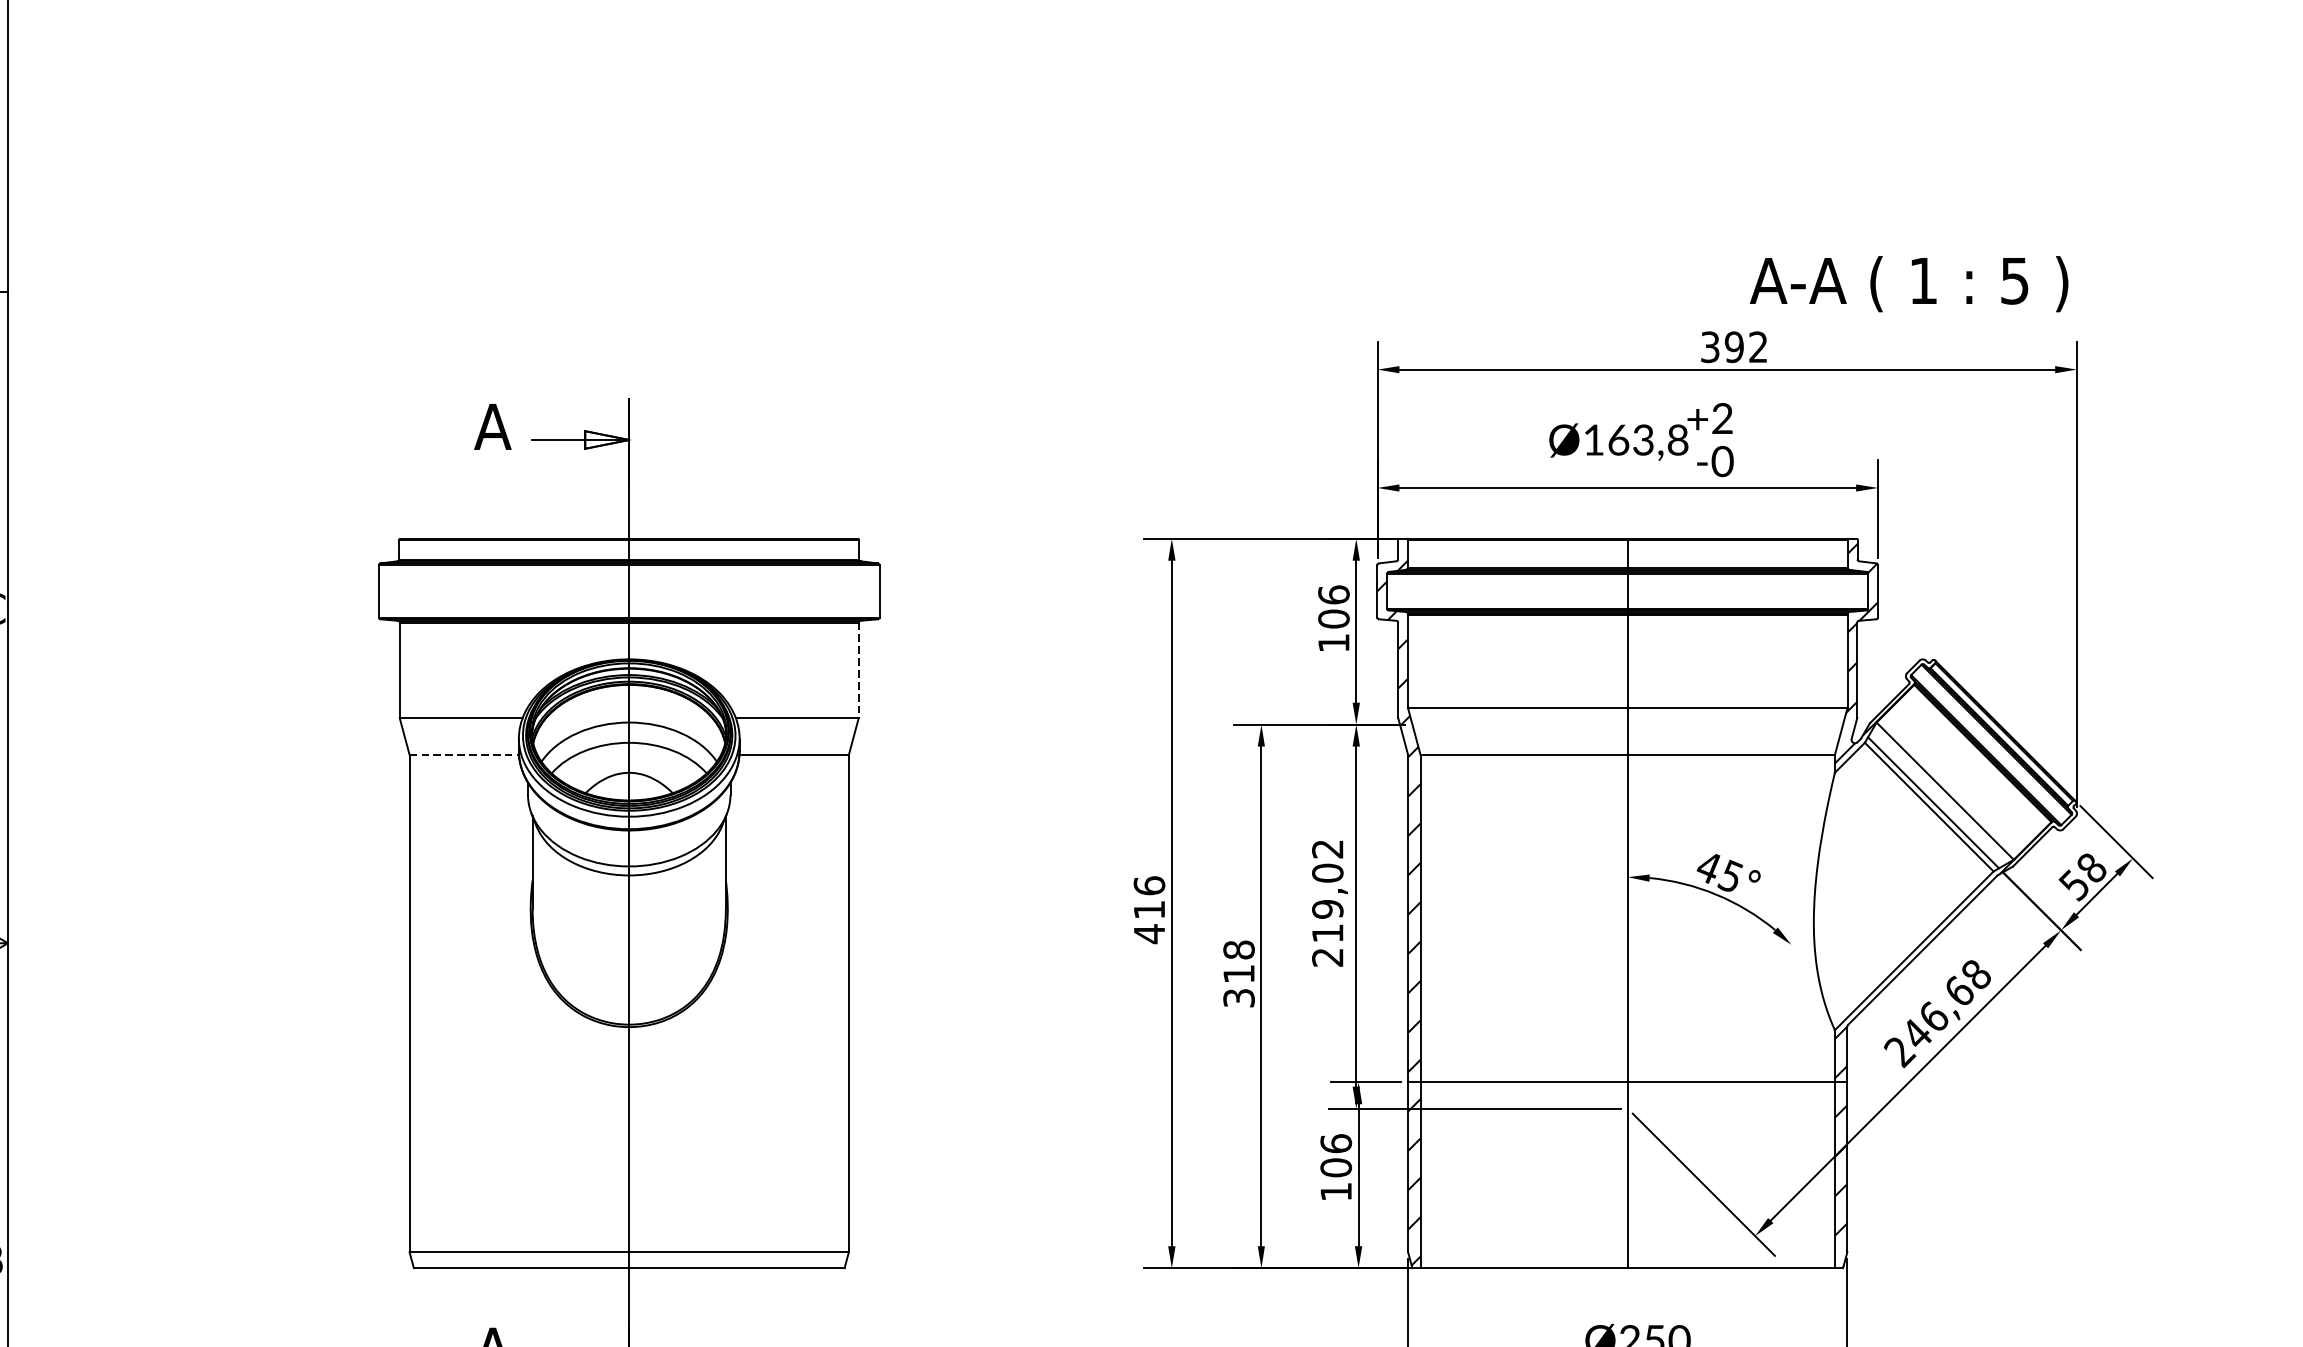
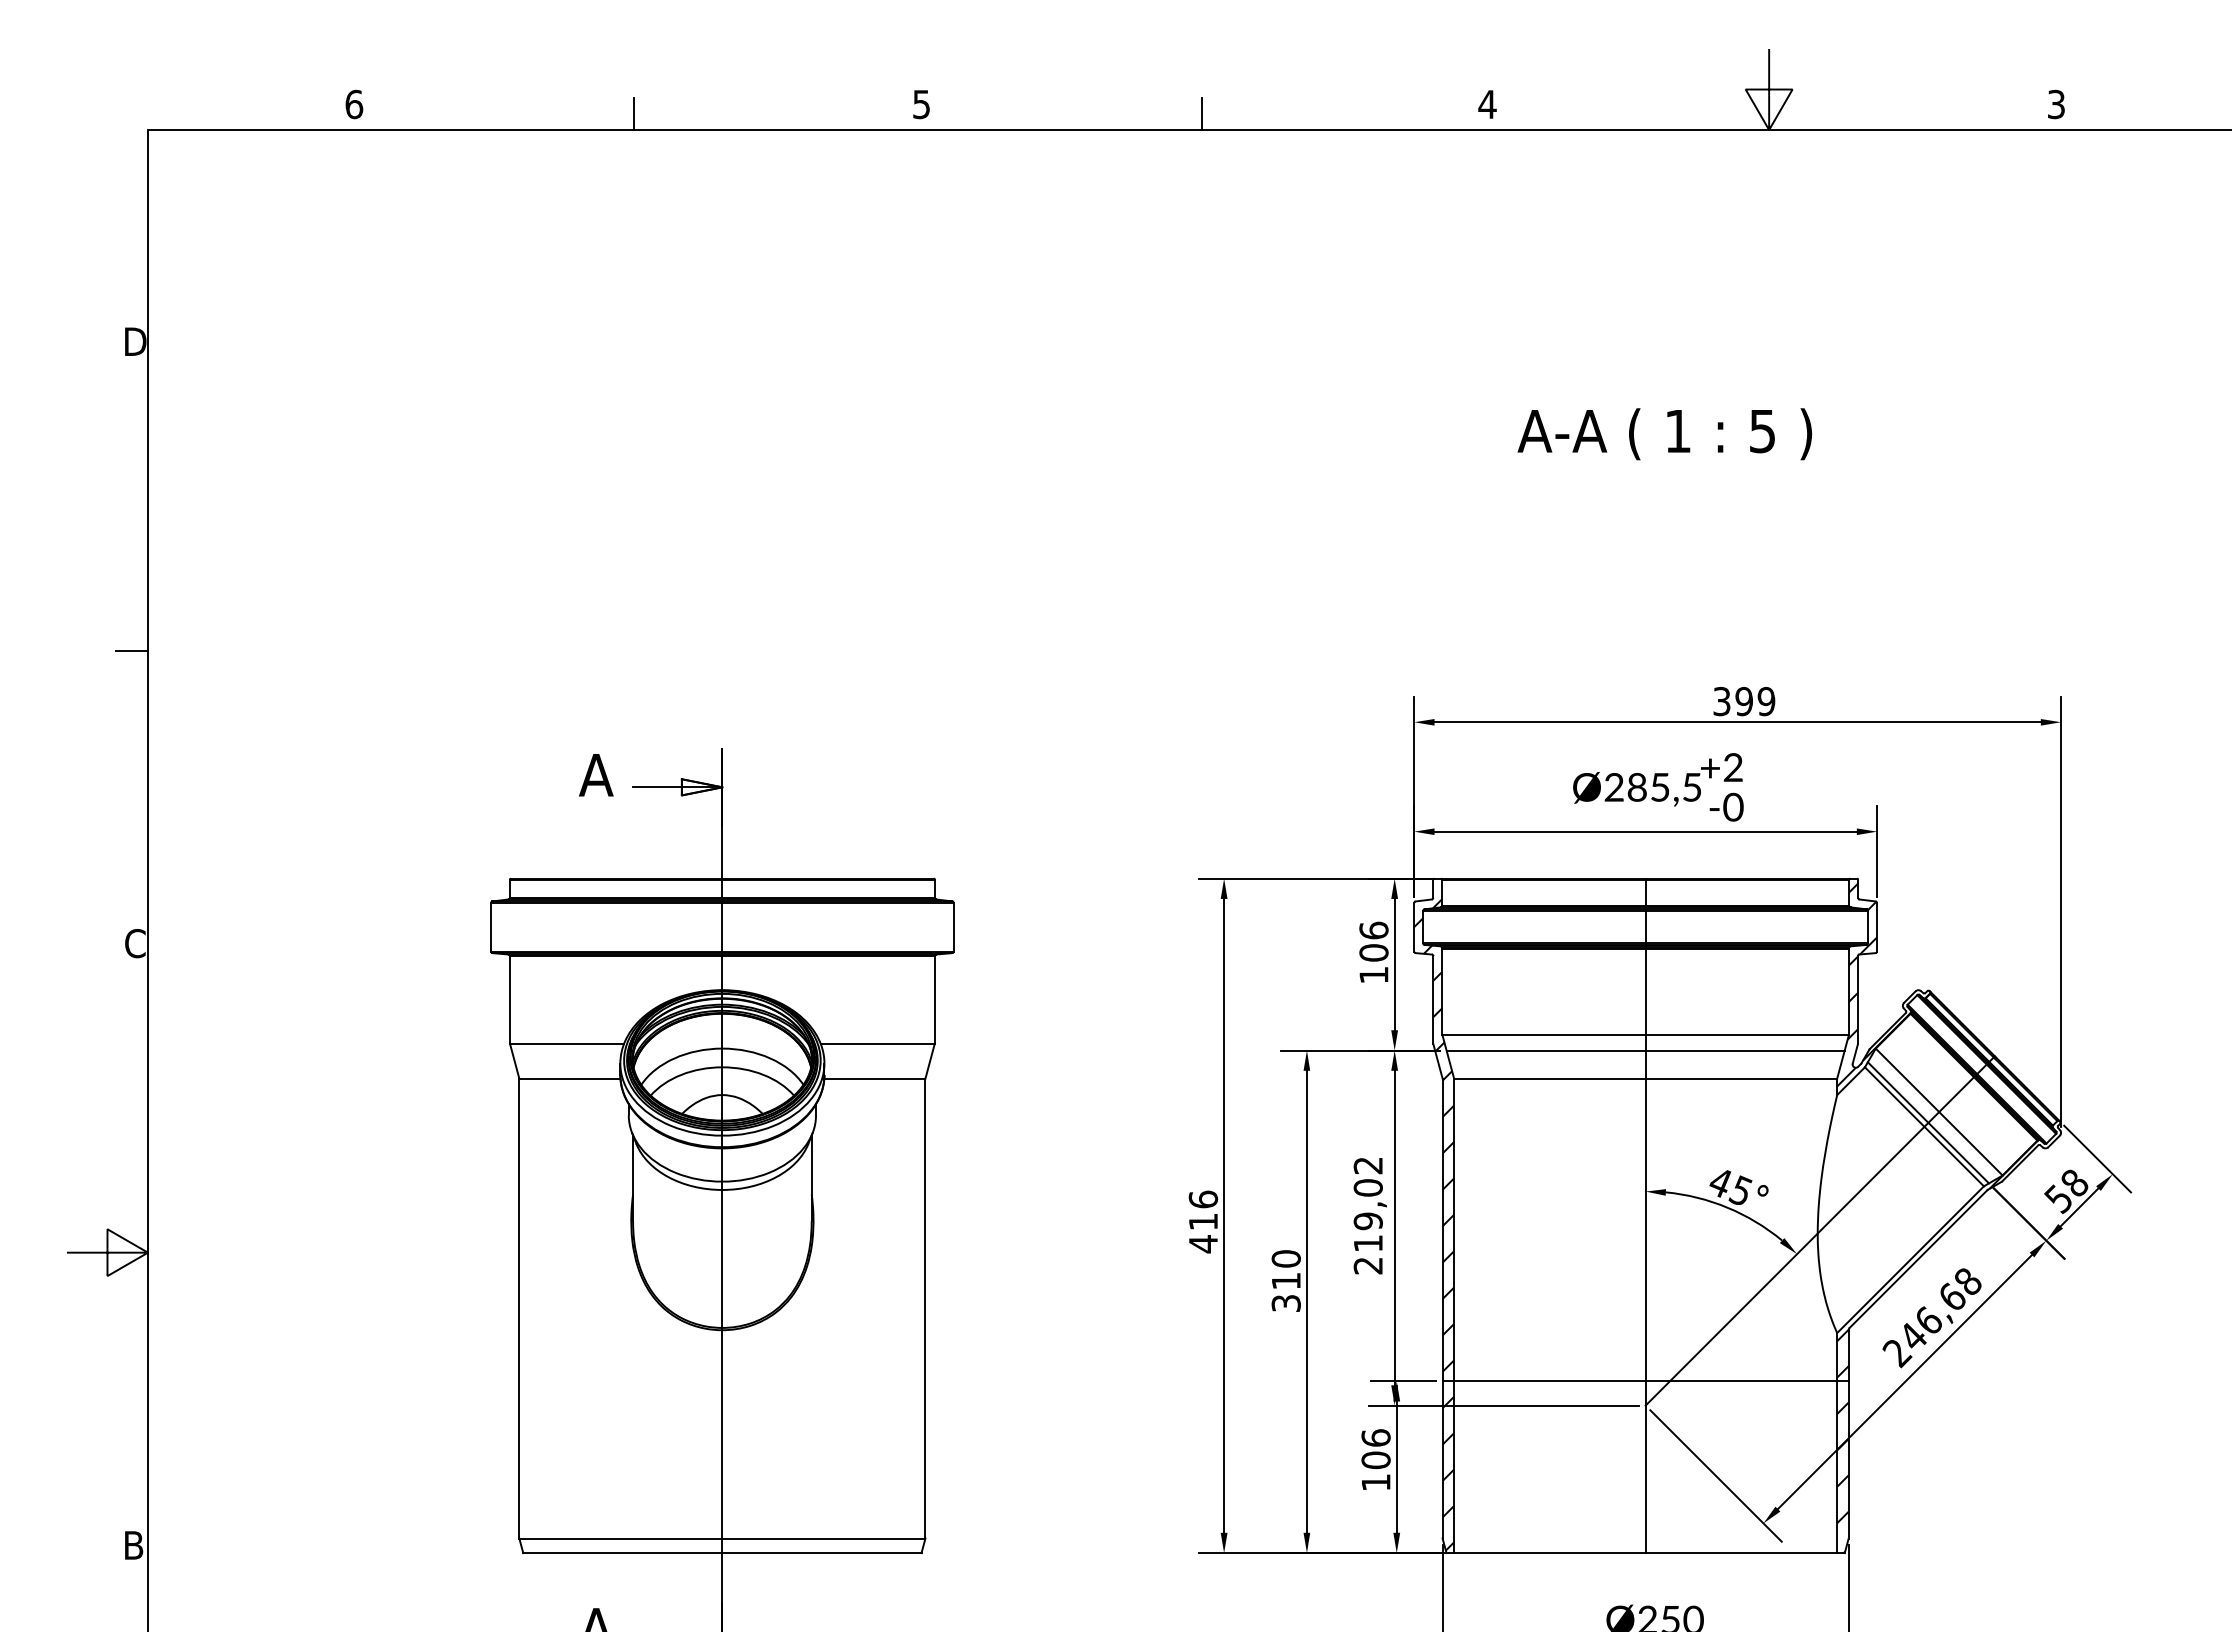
text: (1908, 284) -> (1664, 434), moved
text: (1758, 347) -> (1766, 701), 392 -> 399
text: (1635, 440) -> (1652, 787), Ø163,8 -> Ø285,5
line: (858, 670) -> (934, 1000), dashed -> solid
line: (1627, 724) -> (1645, 1050), added
line: (463, 754) -> (569, 1078), dashed -> solid
line: (1815, 919) -> (1819, 1230), added
text: (1239, 949) -> (1286, 1258), 318 -> 310

